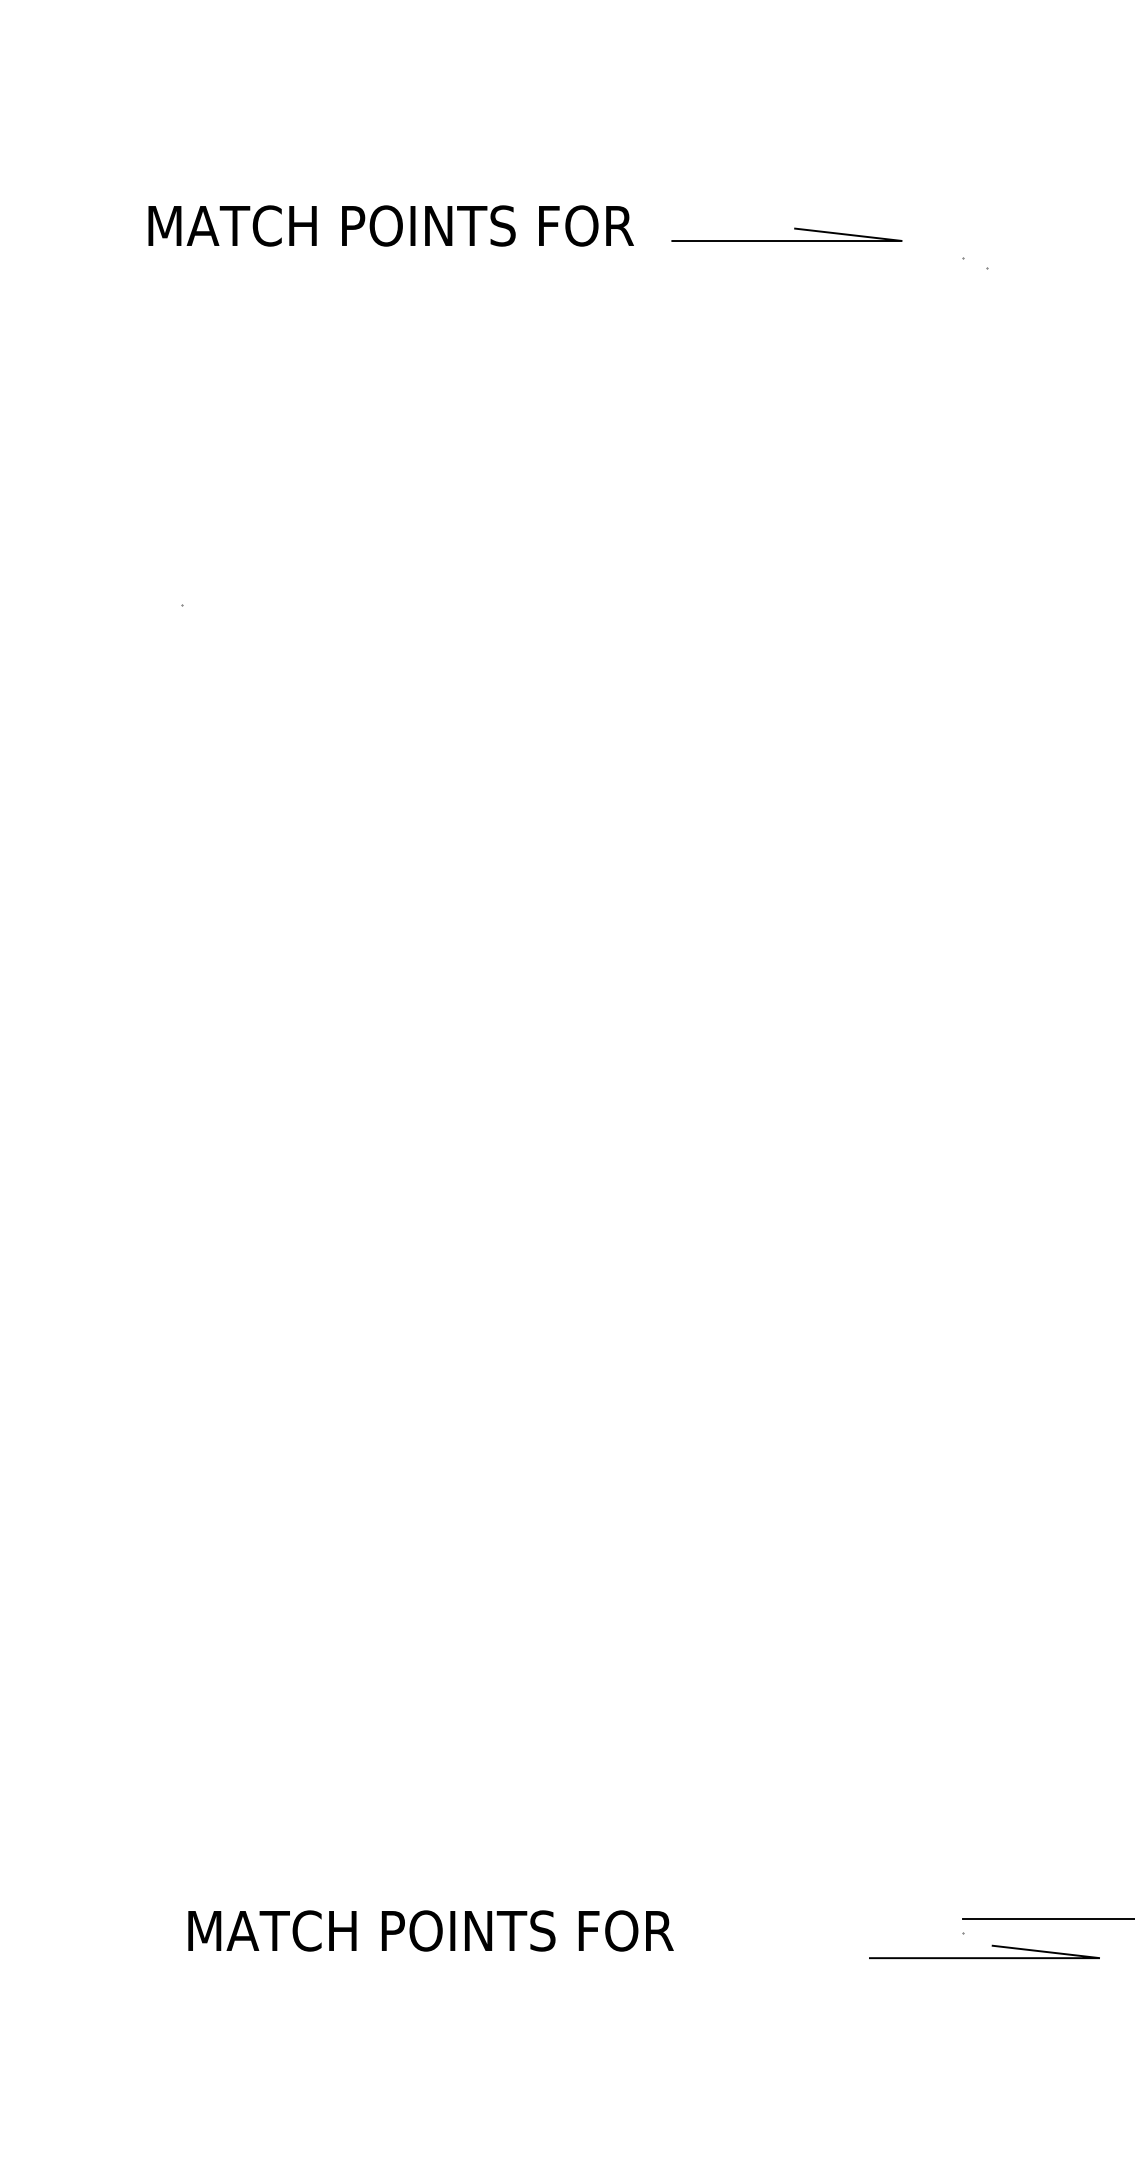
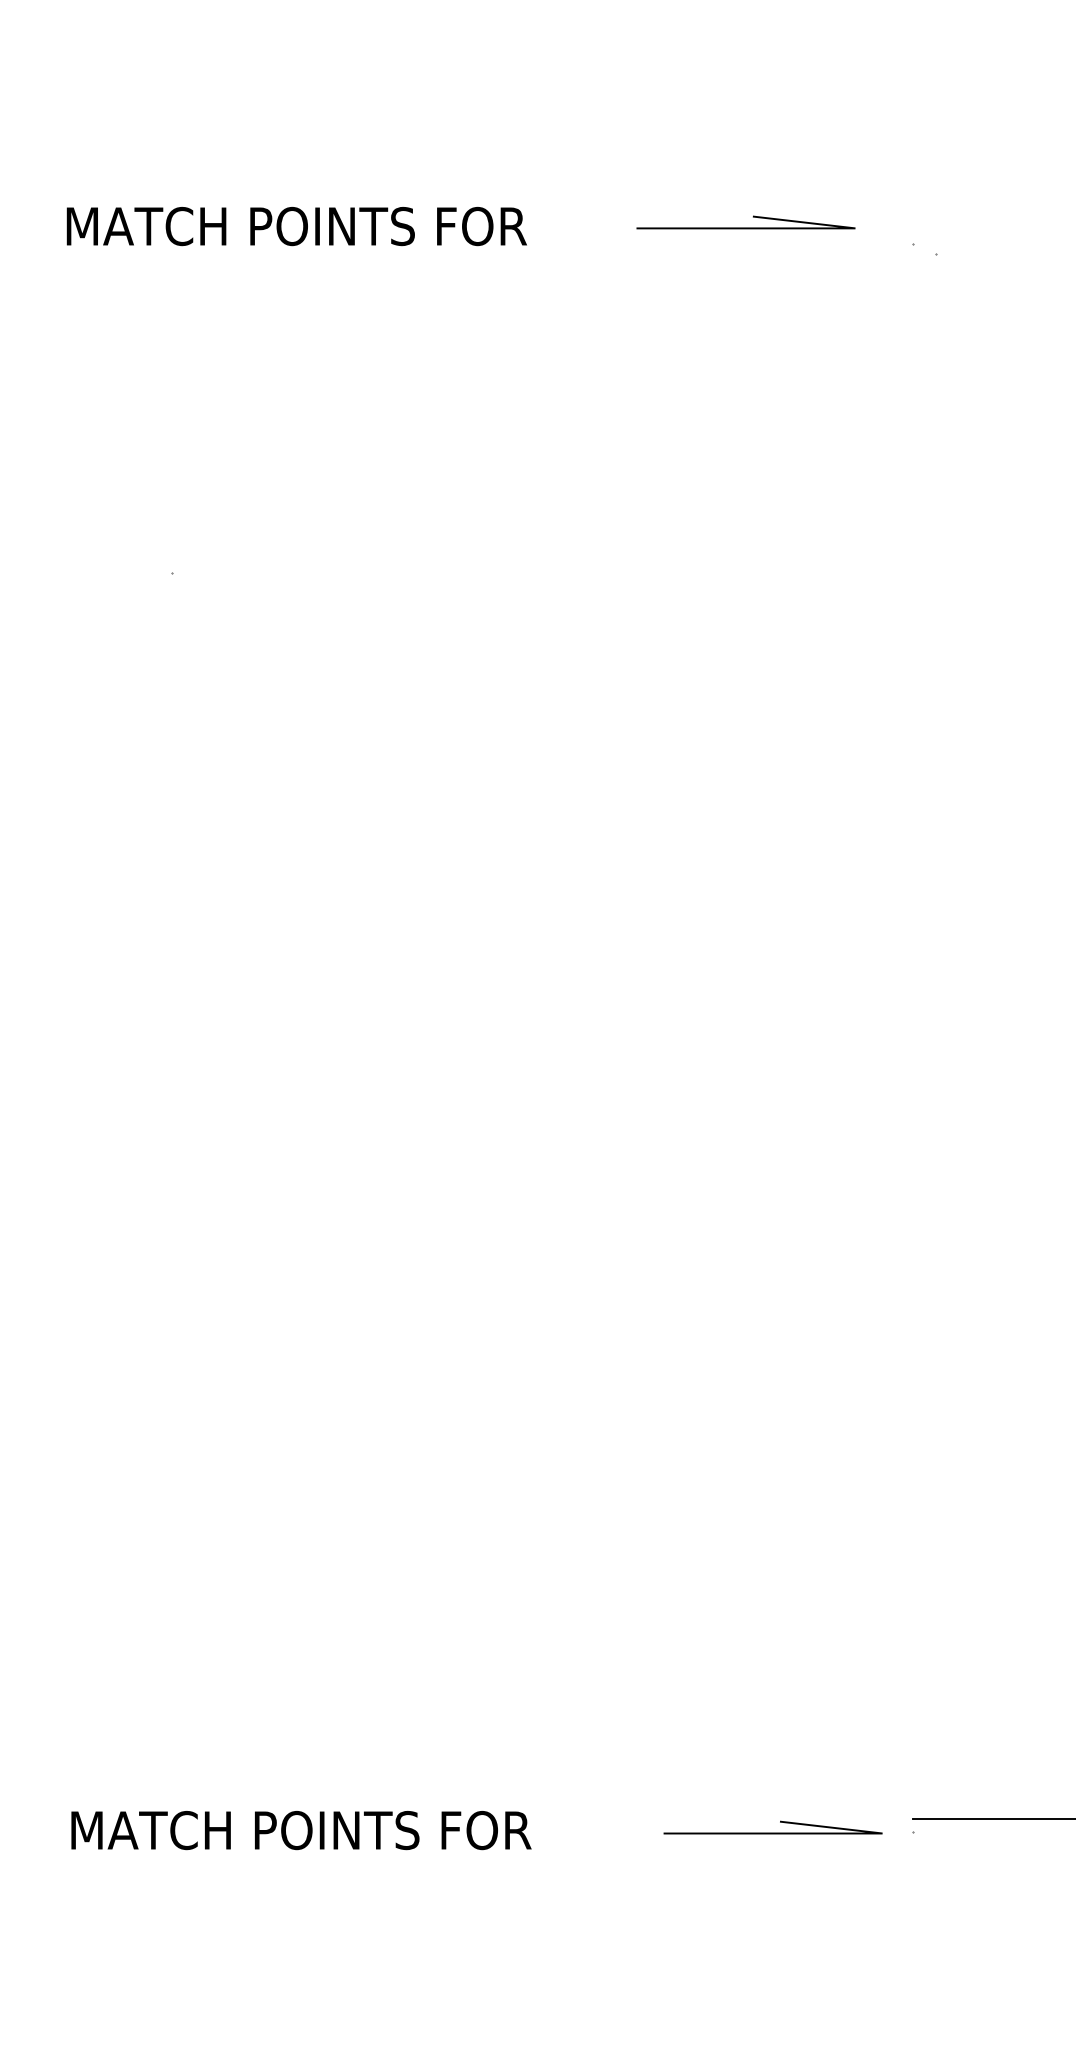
text: (390, 225) -> (296, 226), moved
text: (430, 1930) -> (301, 1830), moved
line: (984, 1957) -> (773, 1832), moved

